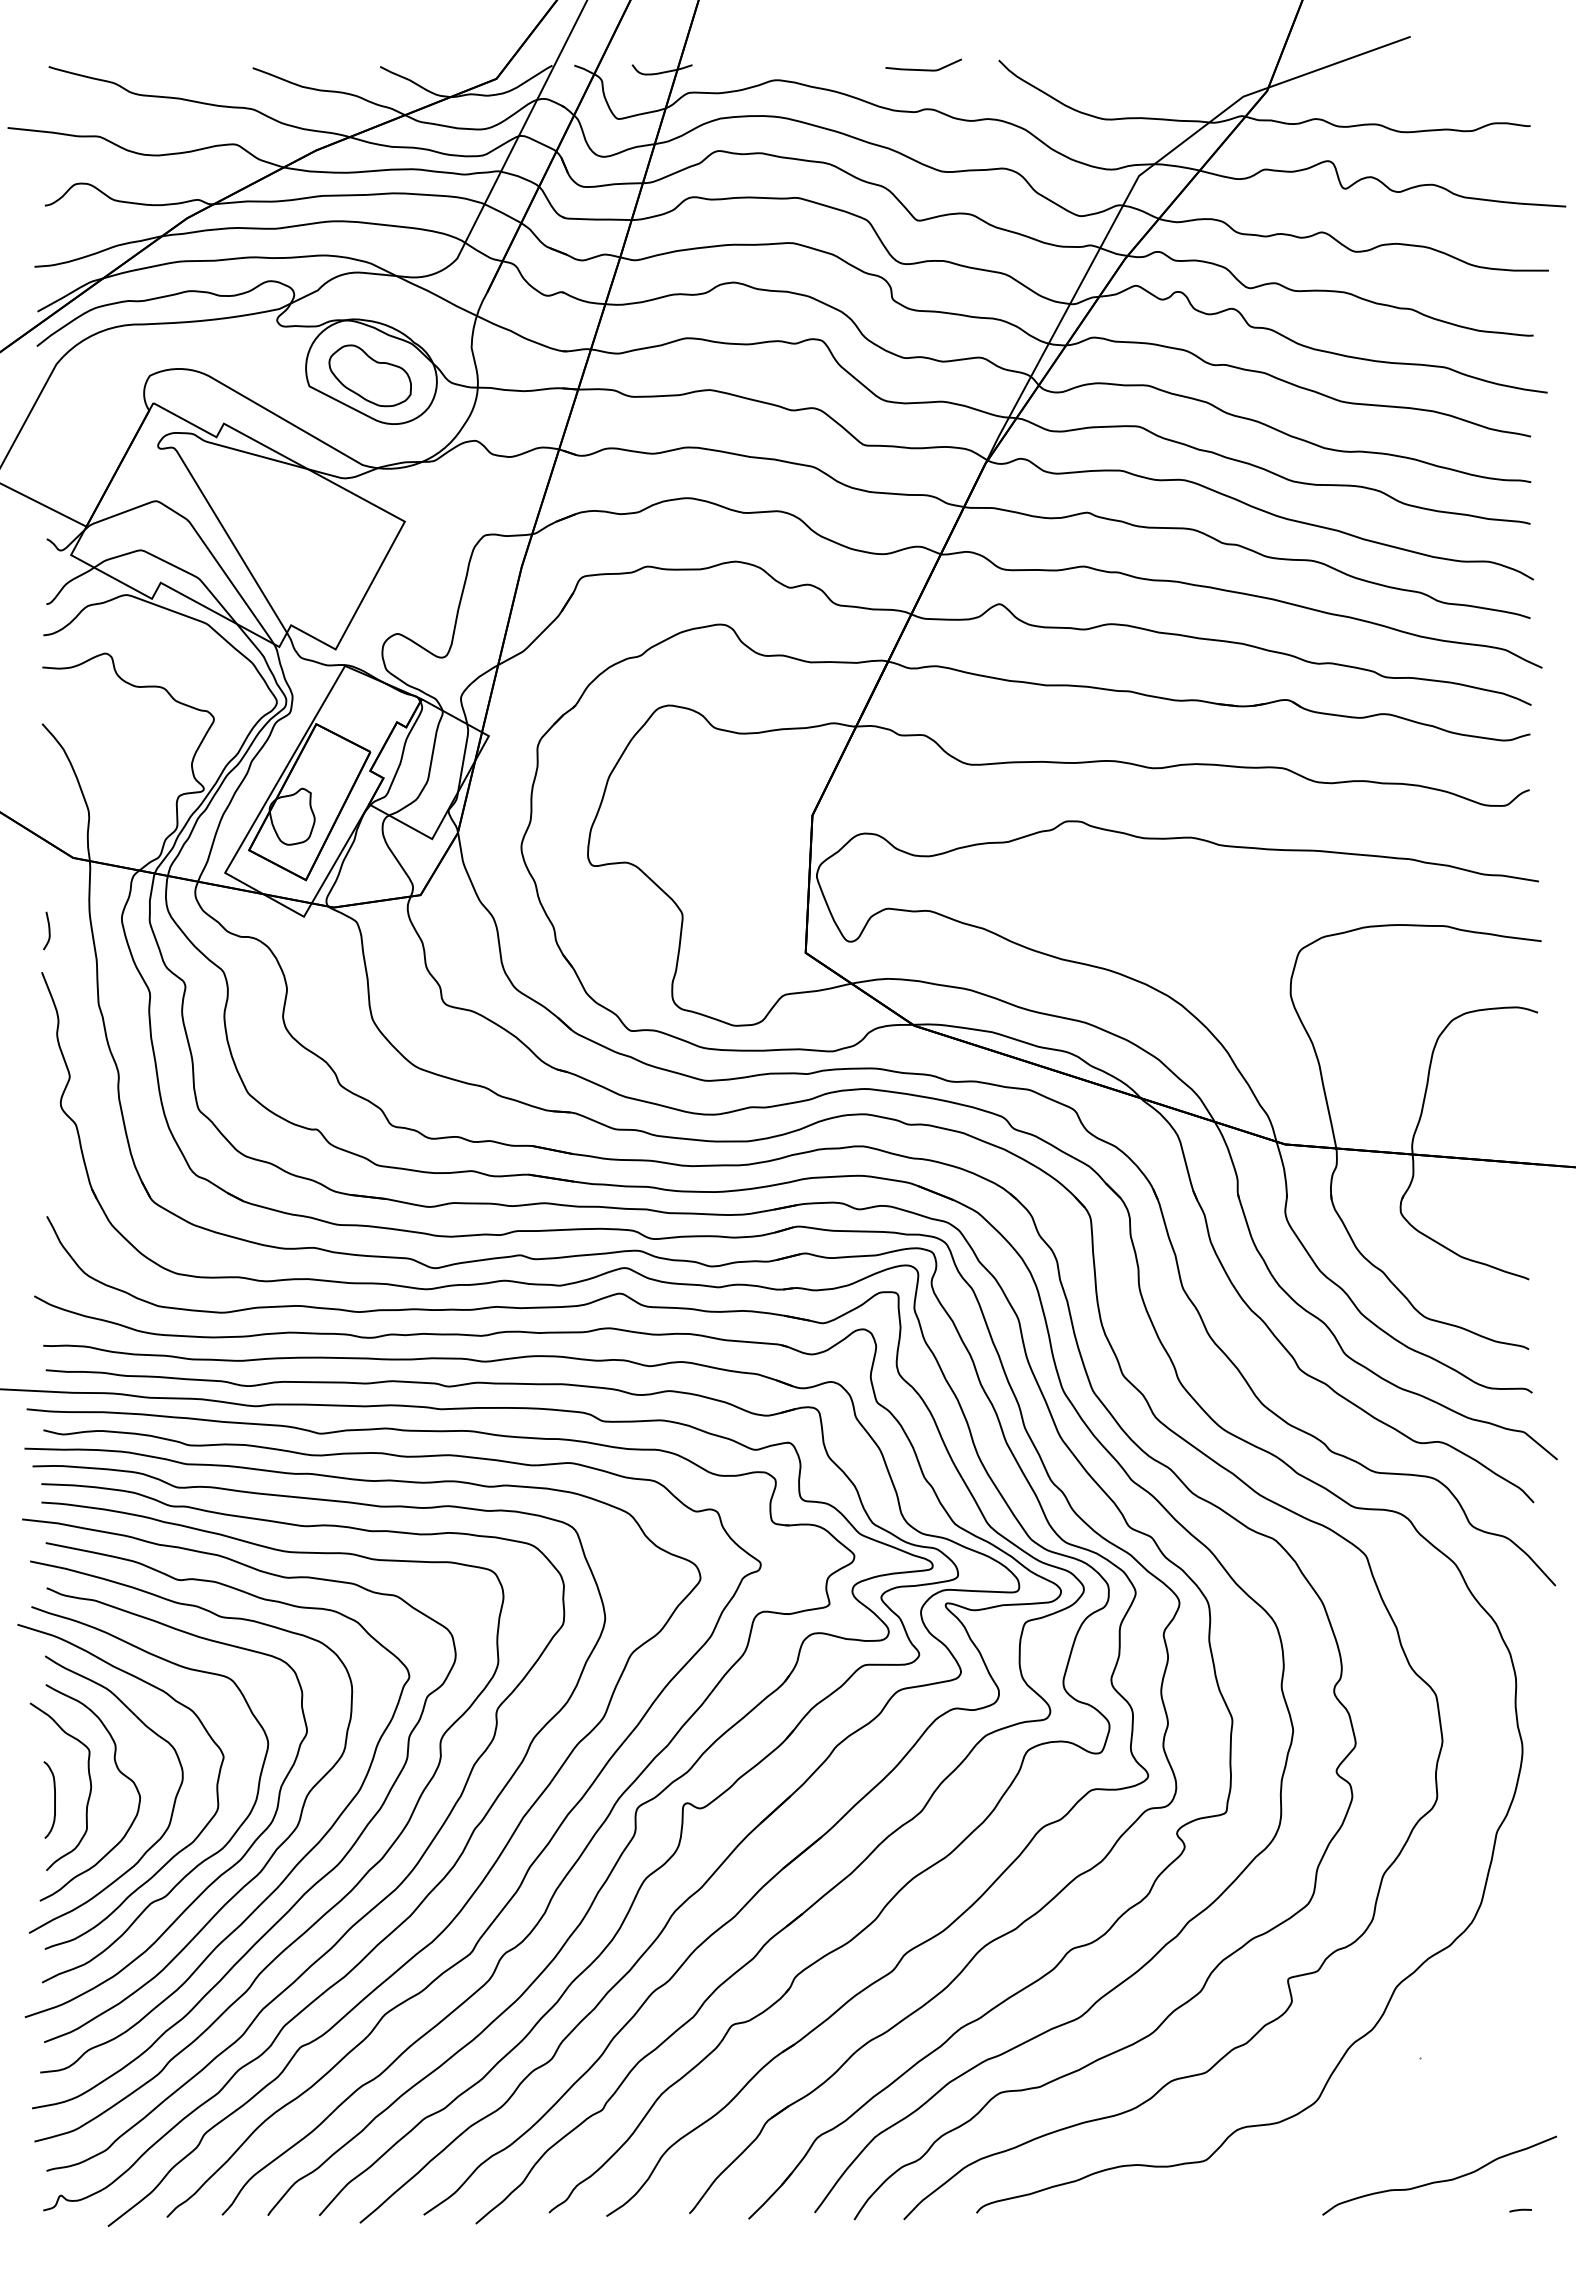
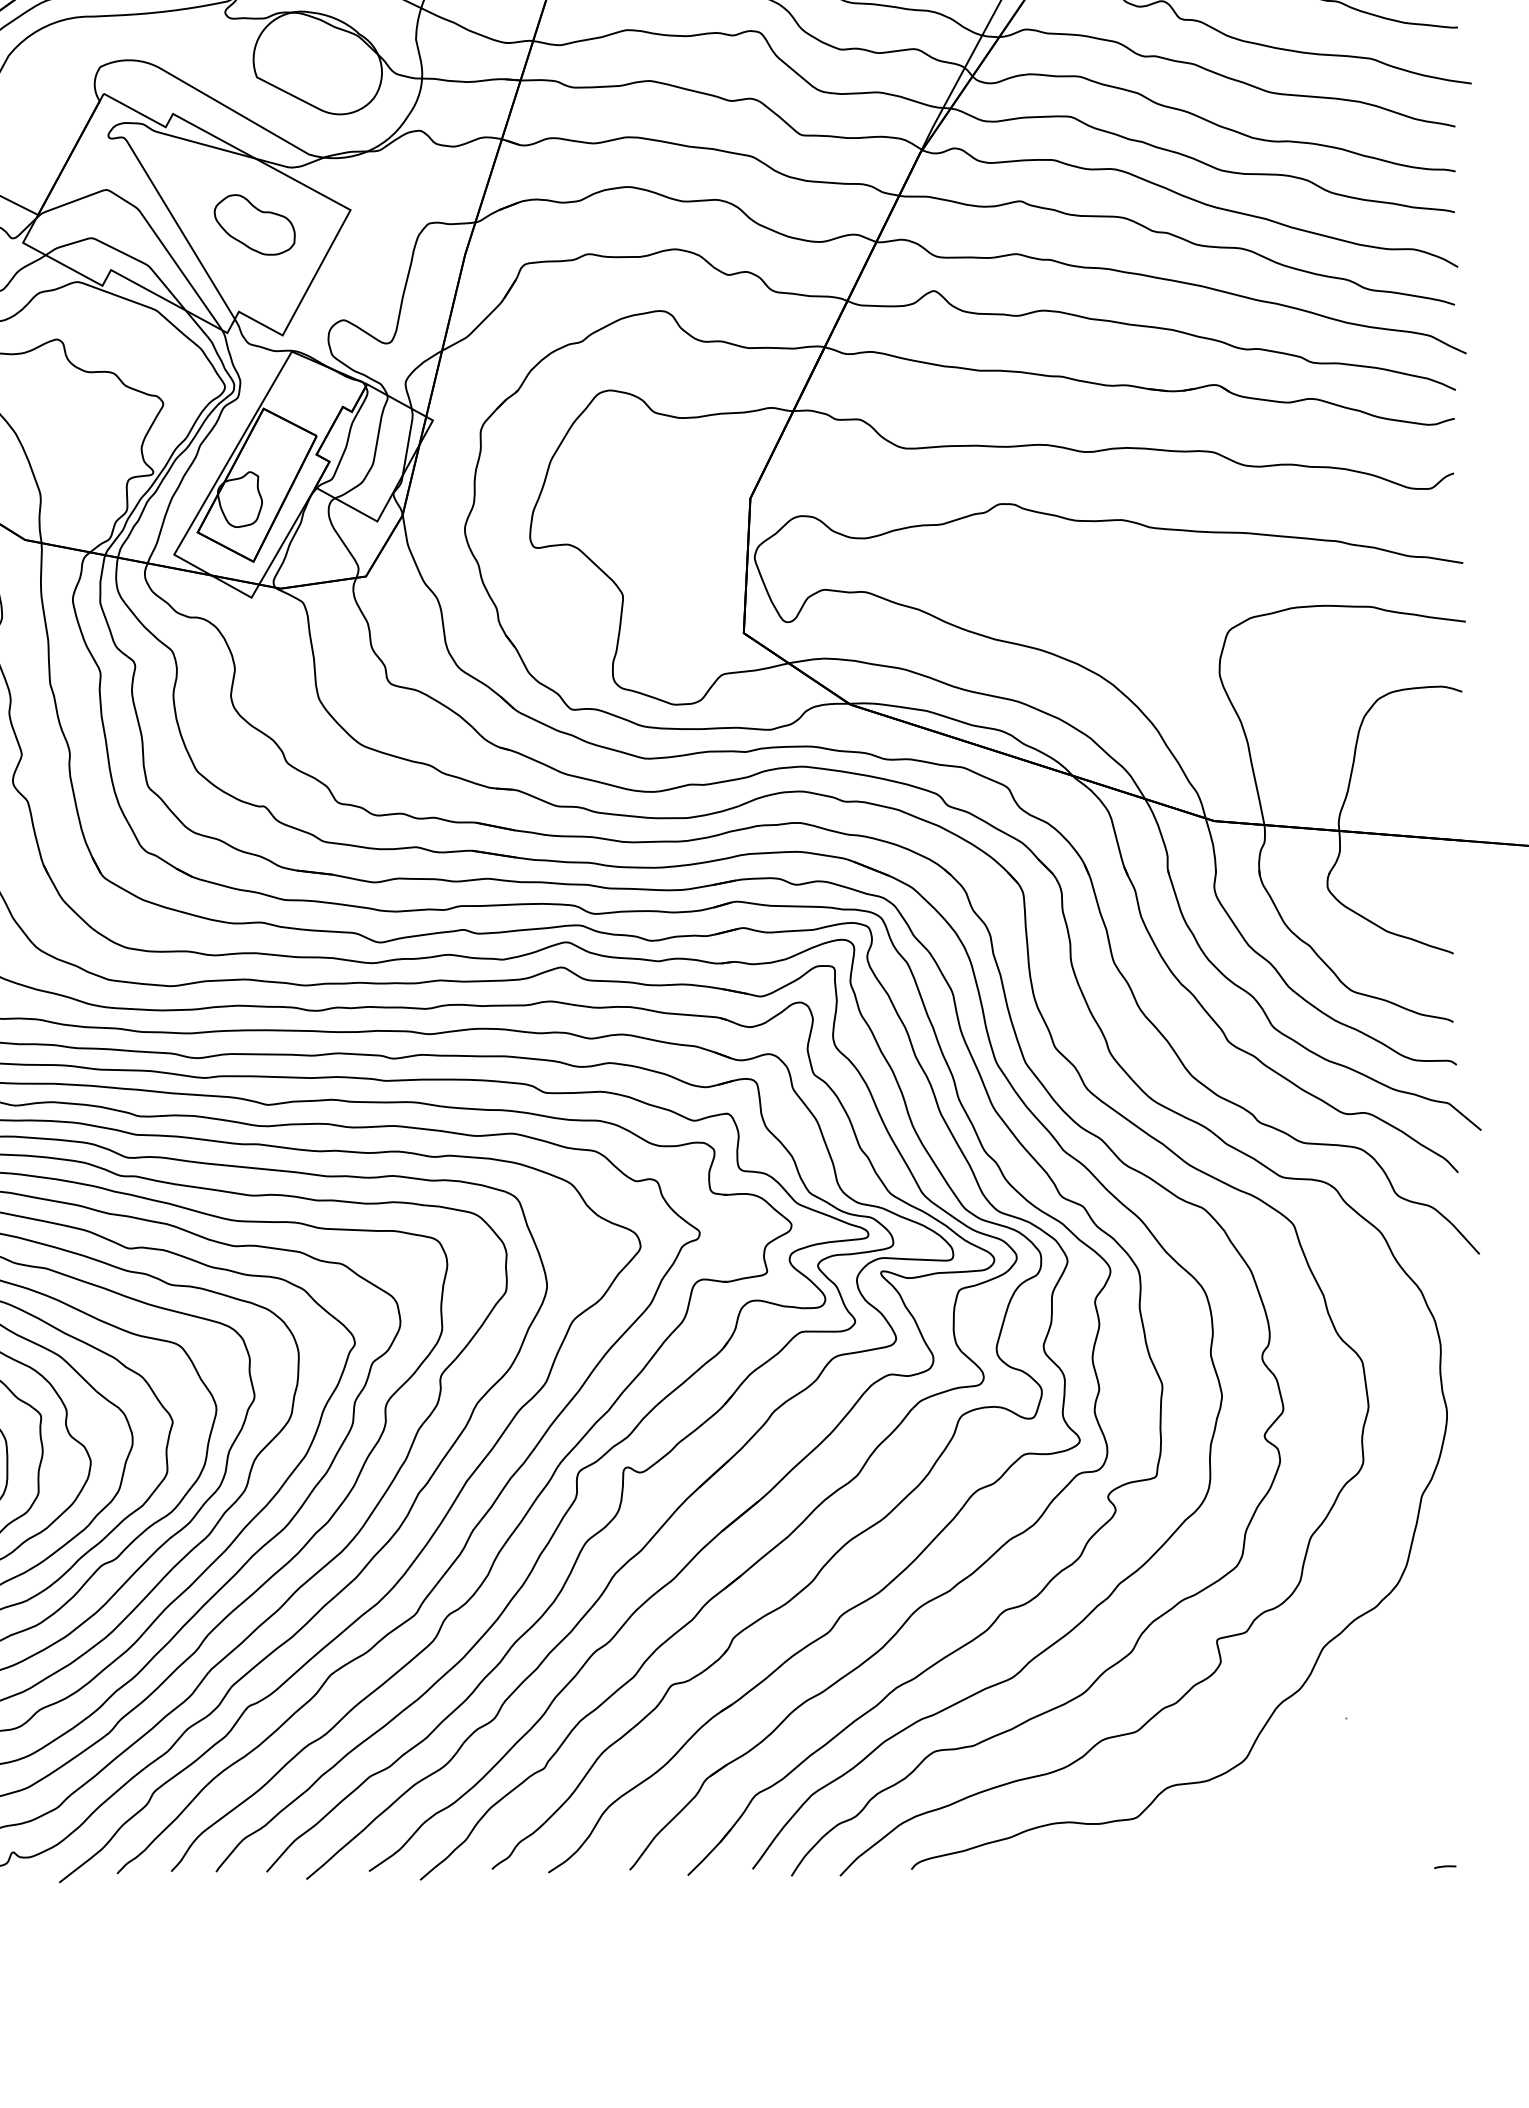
part: (369, 375) -> (254, 224), moved
curve: (1439, 2180) -> (1365, 1837), removed

